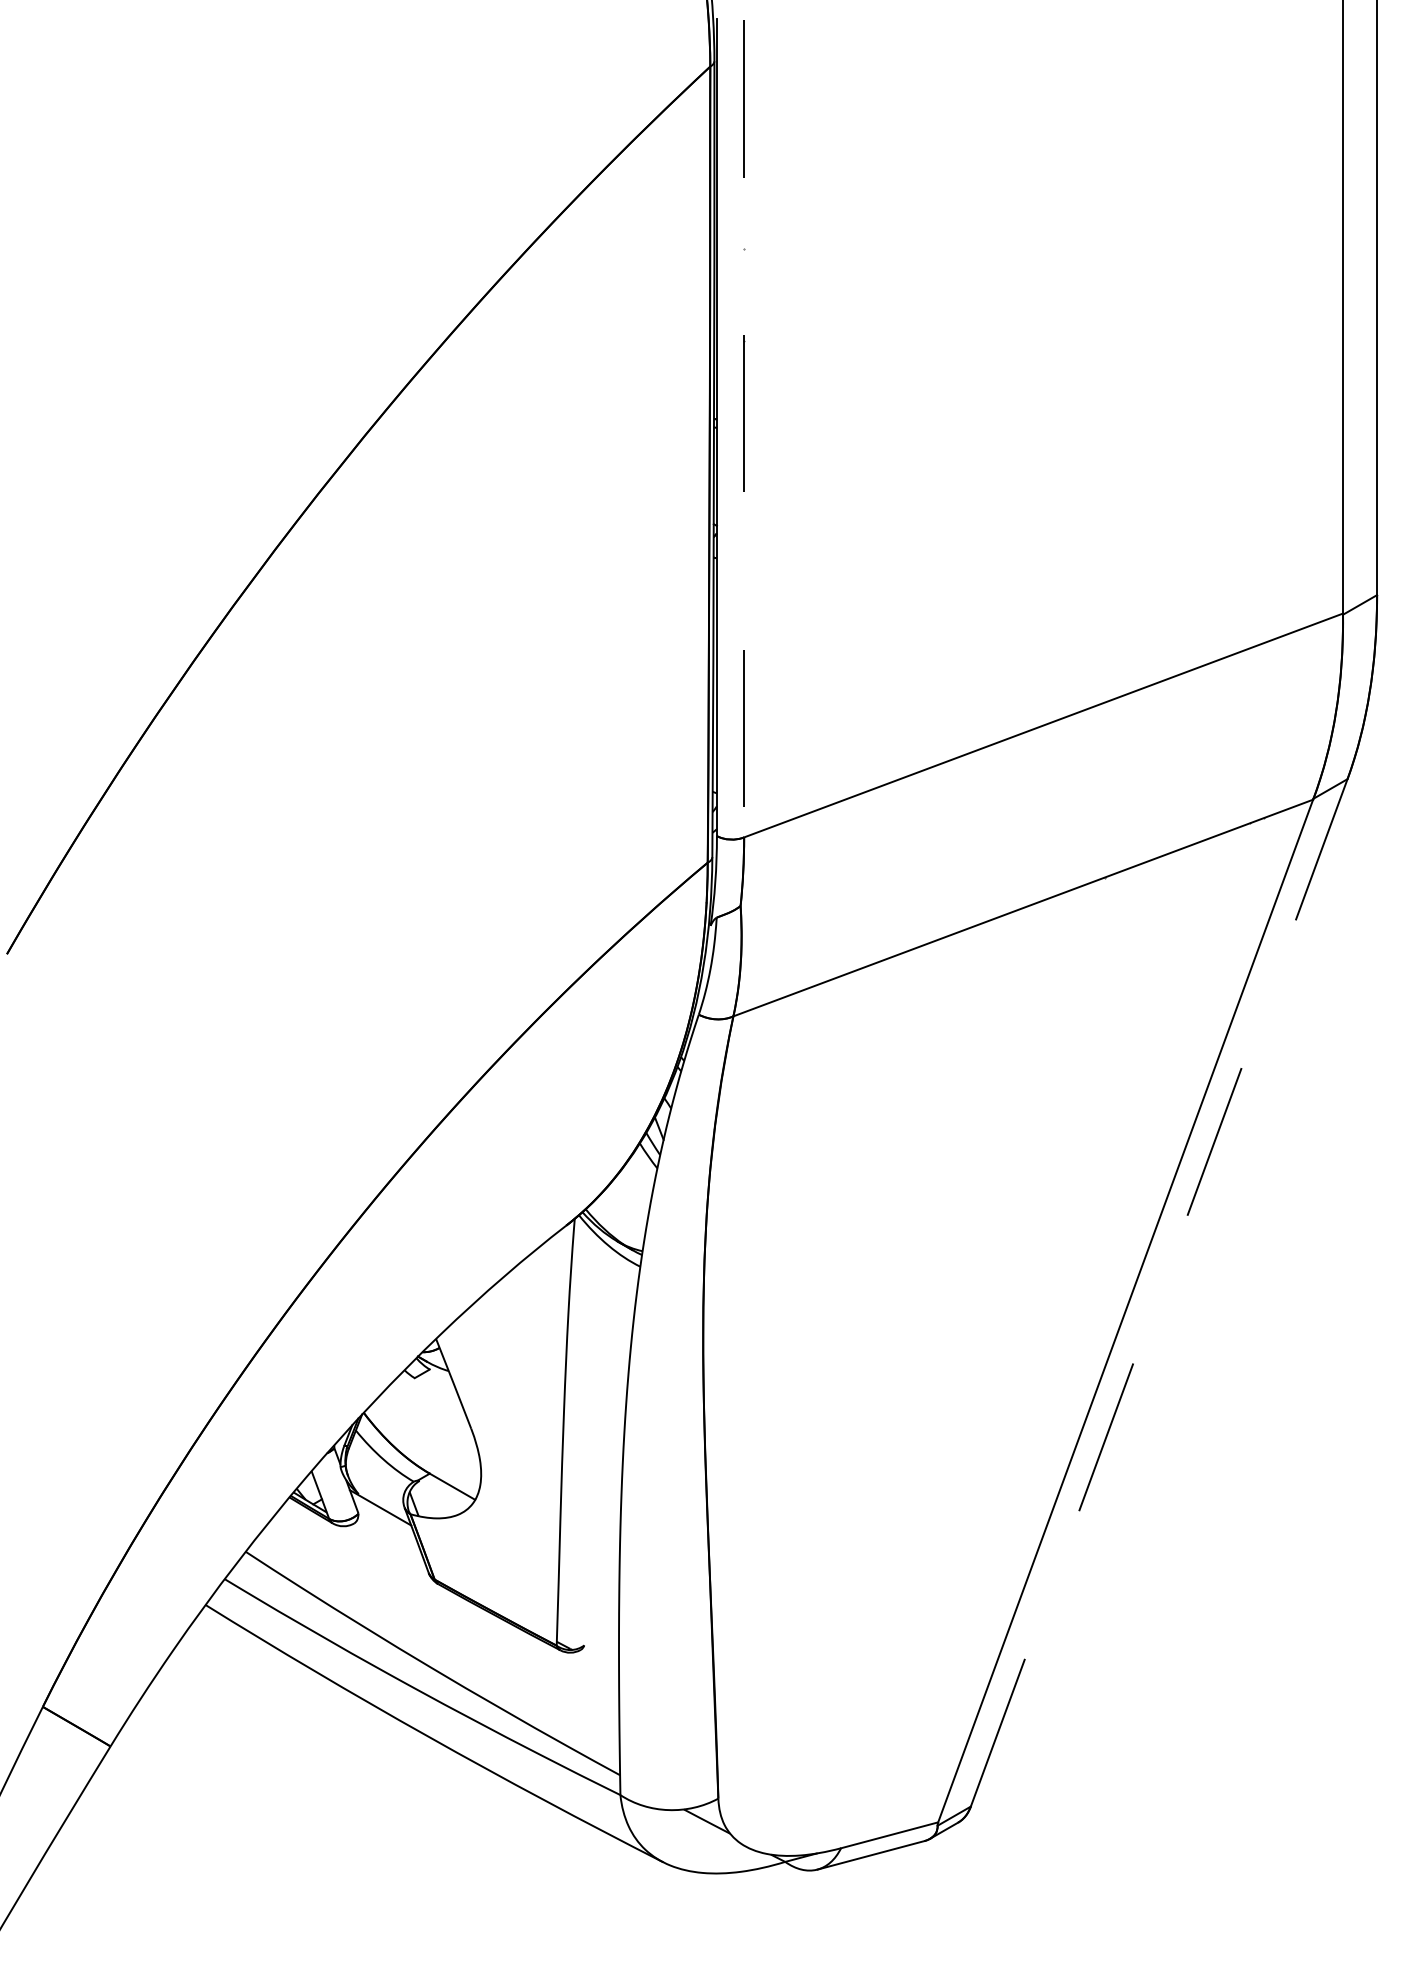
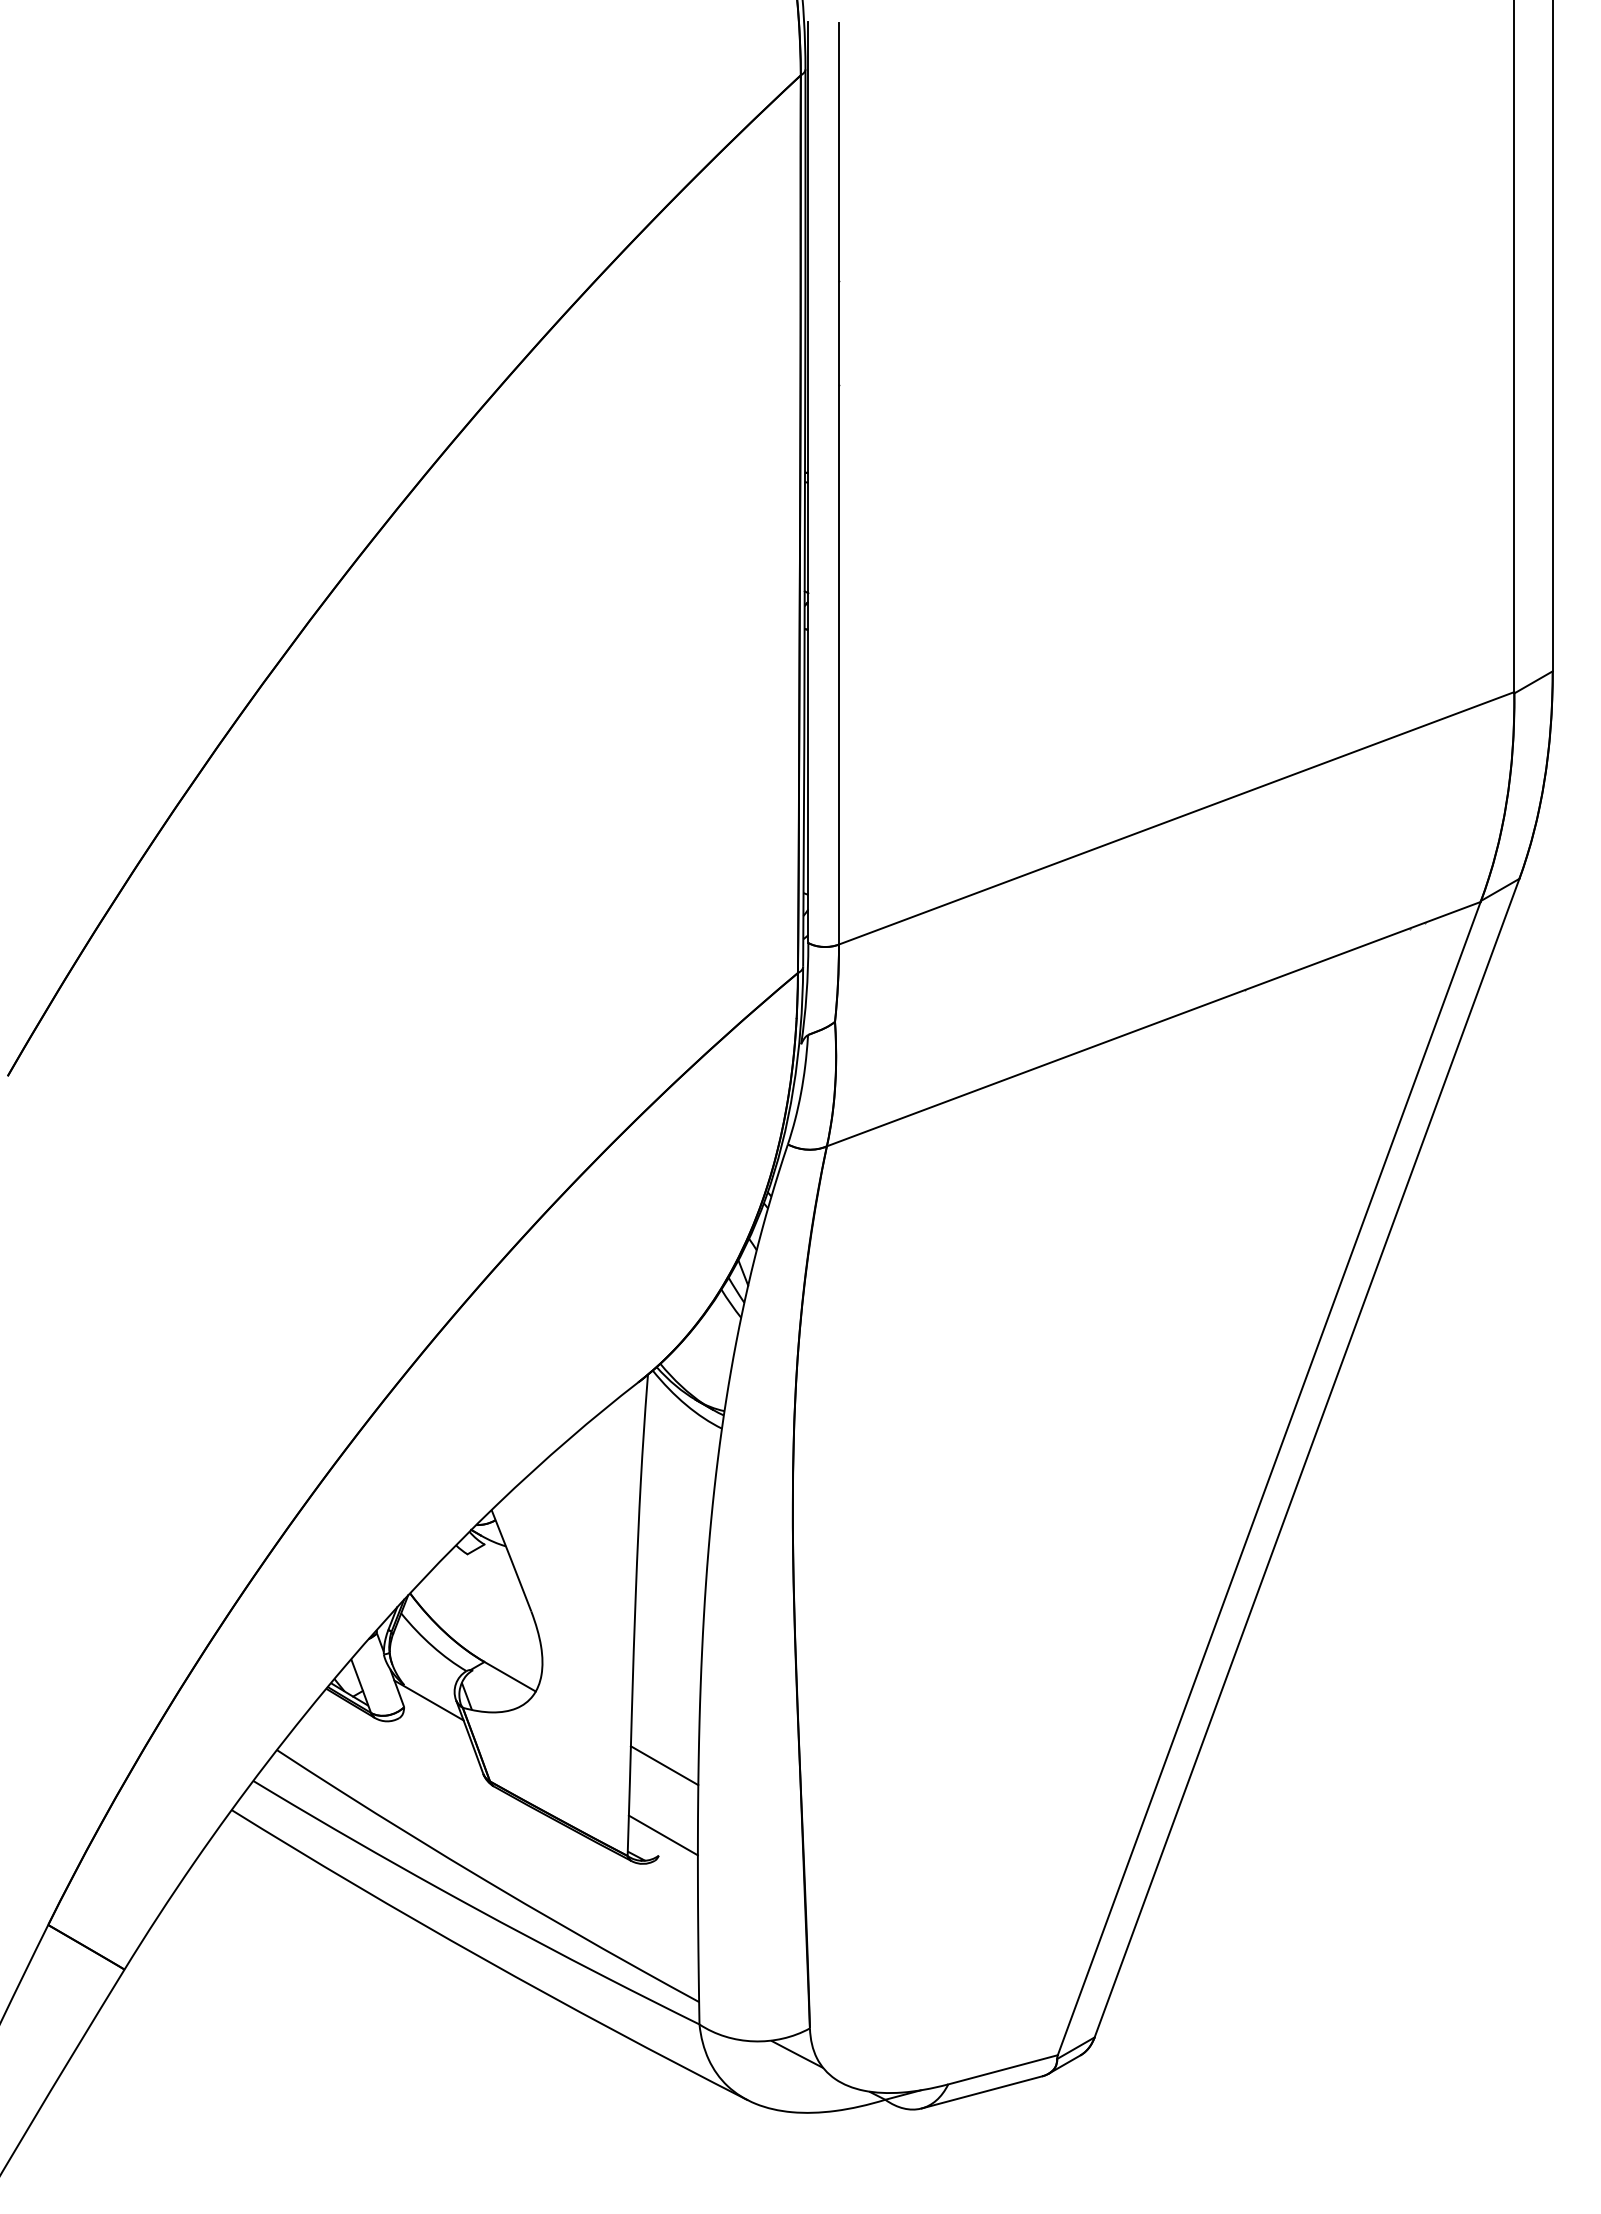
line: (744, 428) -> (839, 483), dashed -> solid
line: (1159, 1292) -> (1307, 1457), dashed -> solid
line: (589, 1565) -> (664, 1765), added
line: (587, 1627) -> (662, 1835), added

